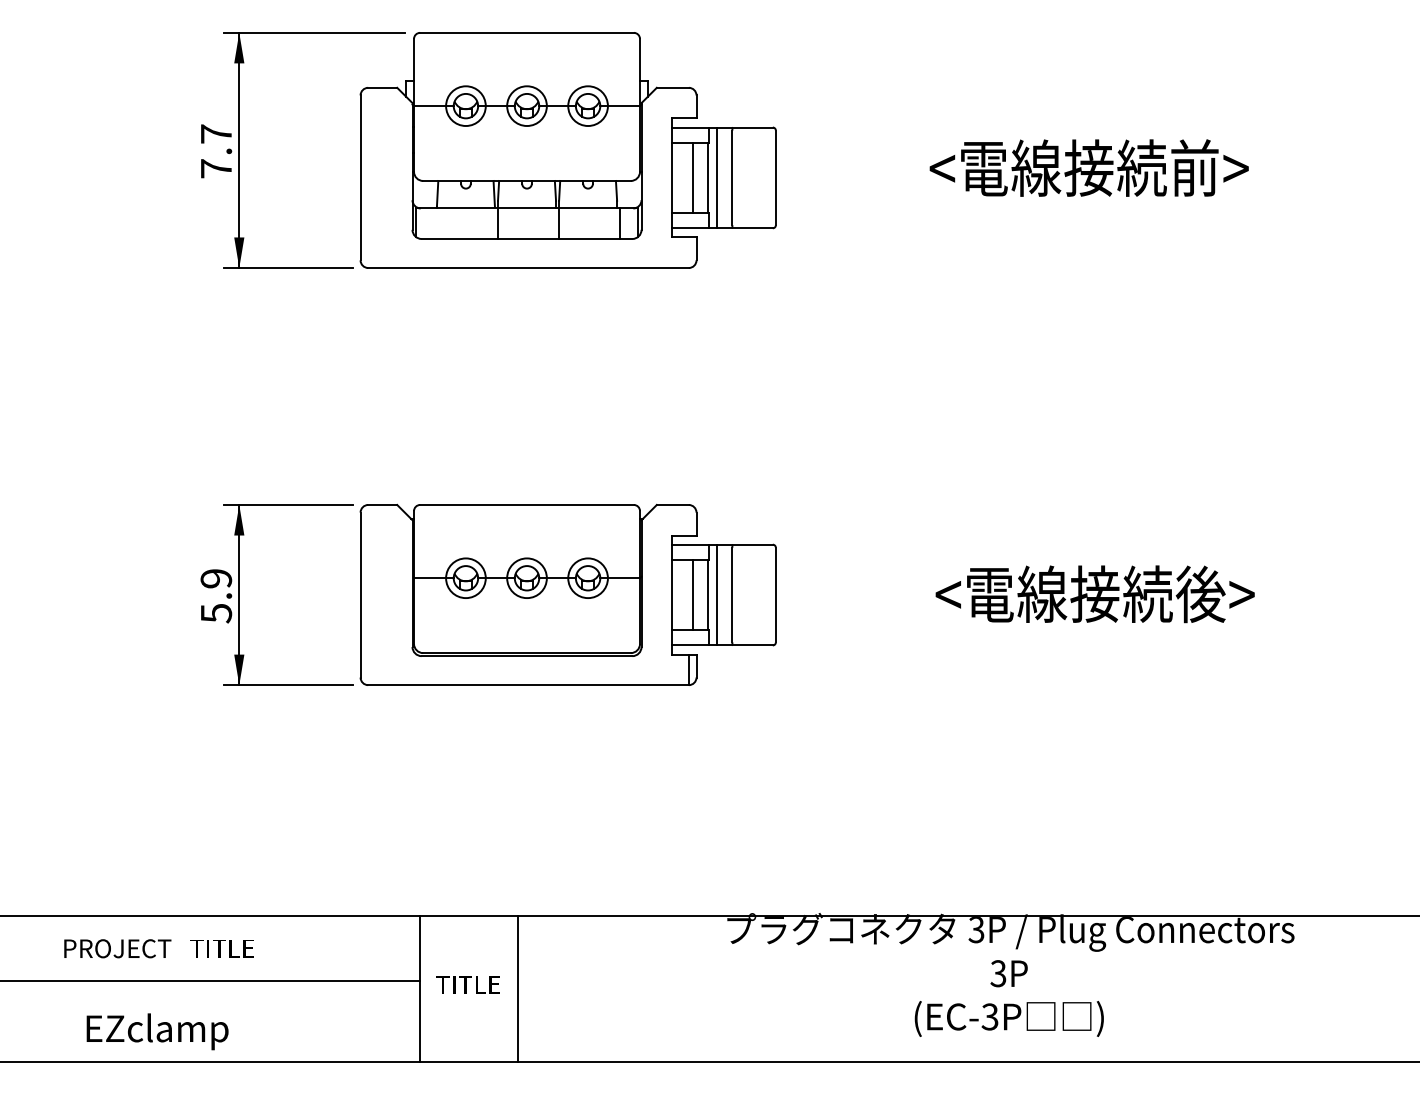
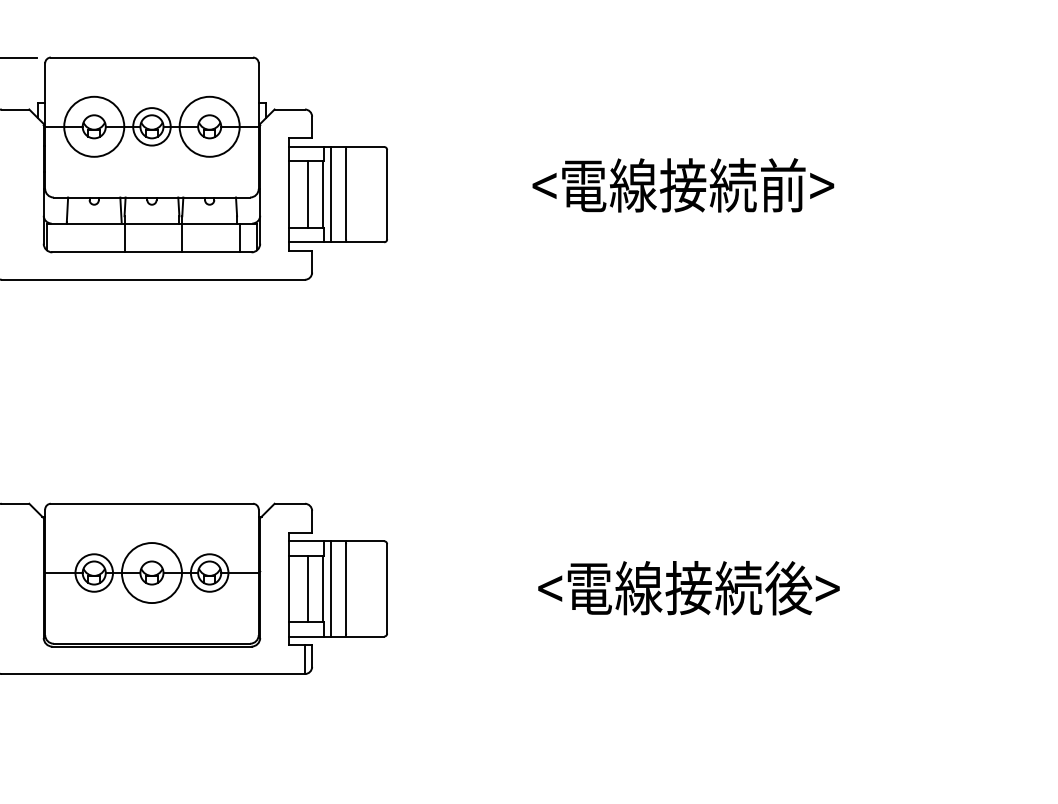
circle: (465, 106) -> (93, 127), size x1.6
circle: (587, 106) -> (209, 127), size x1.6
circle: (526, 578) -> (151, 573), size x1.6

